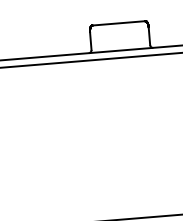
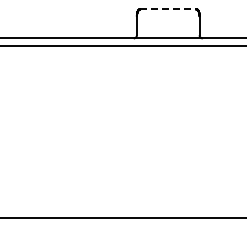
line: (119, 23) -> (168, 9), solid -> dashed

